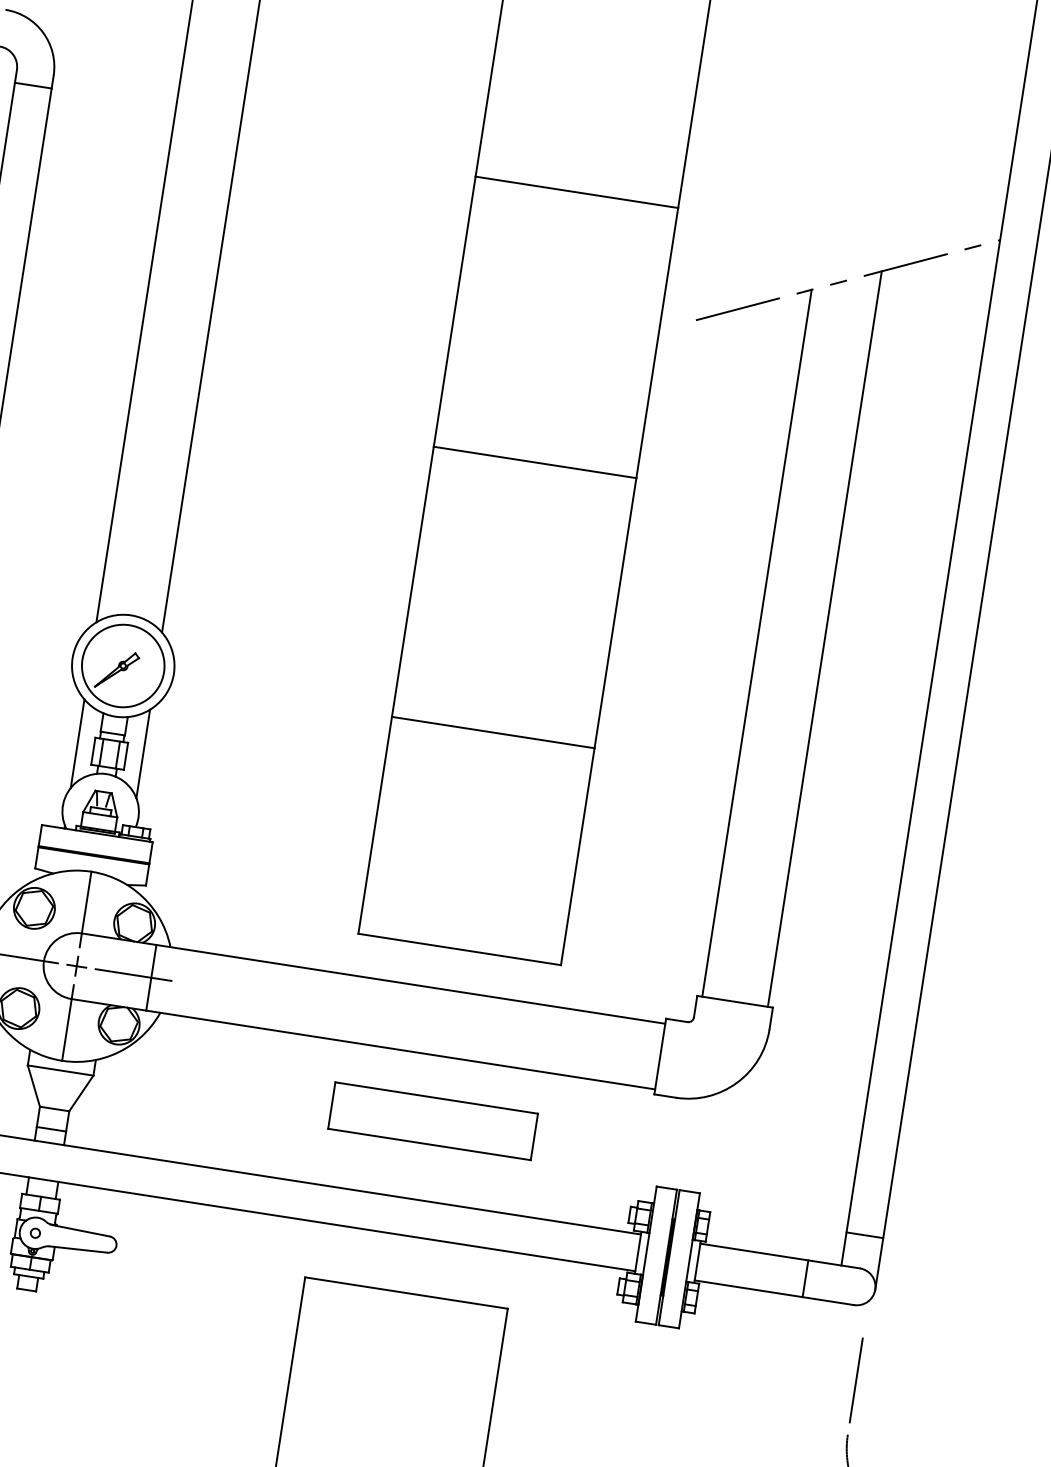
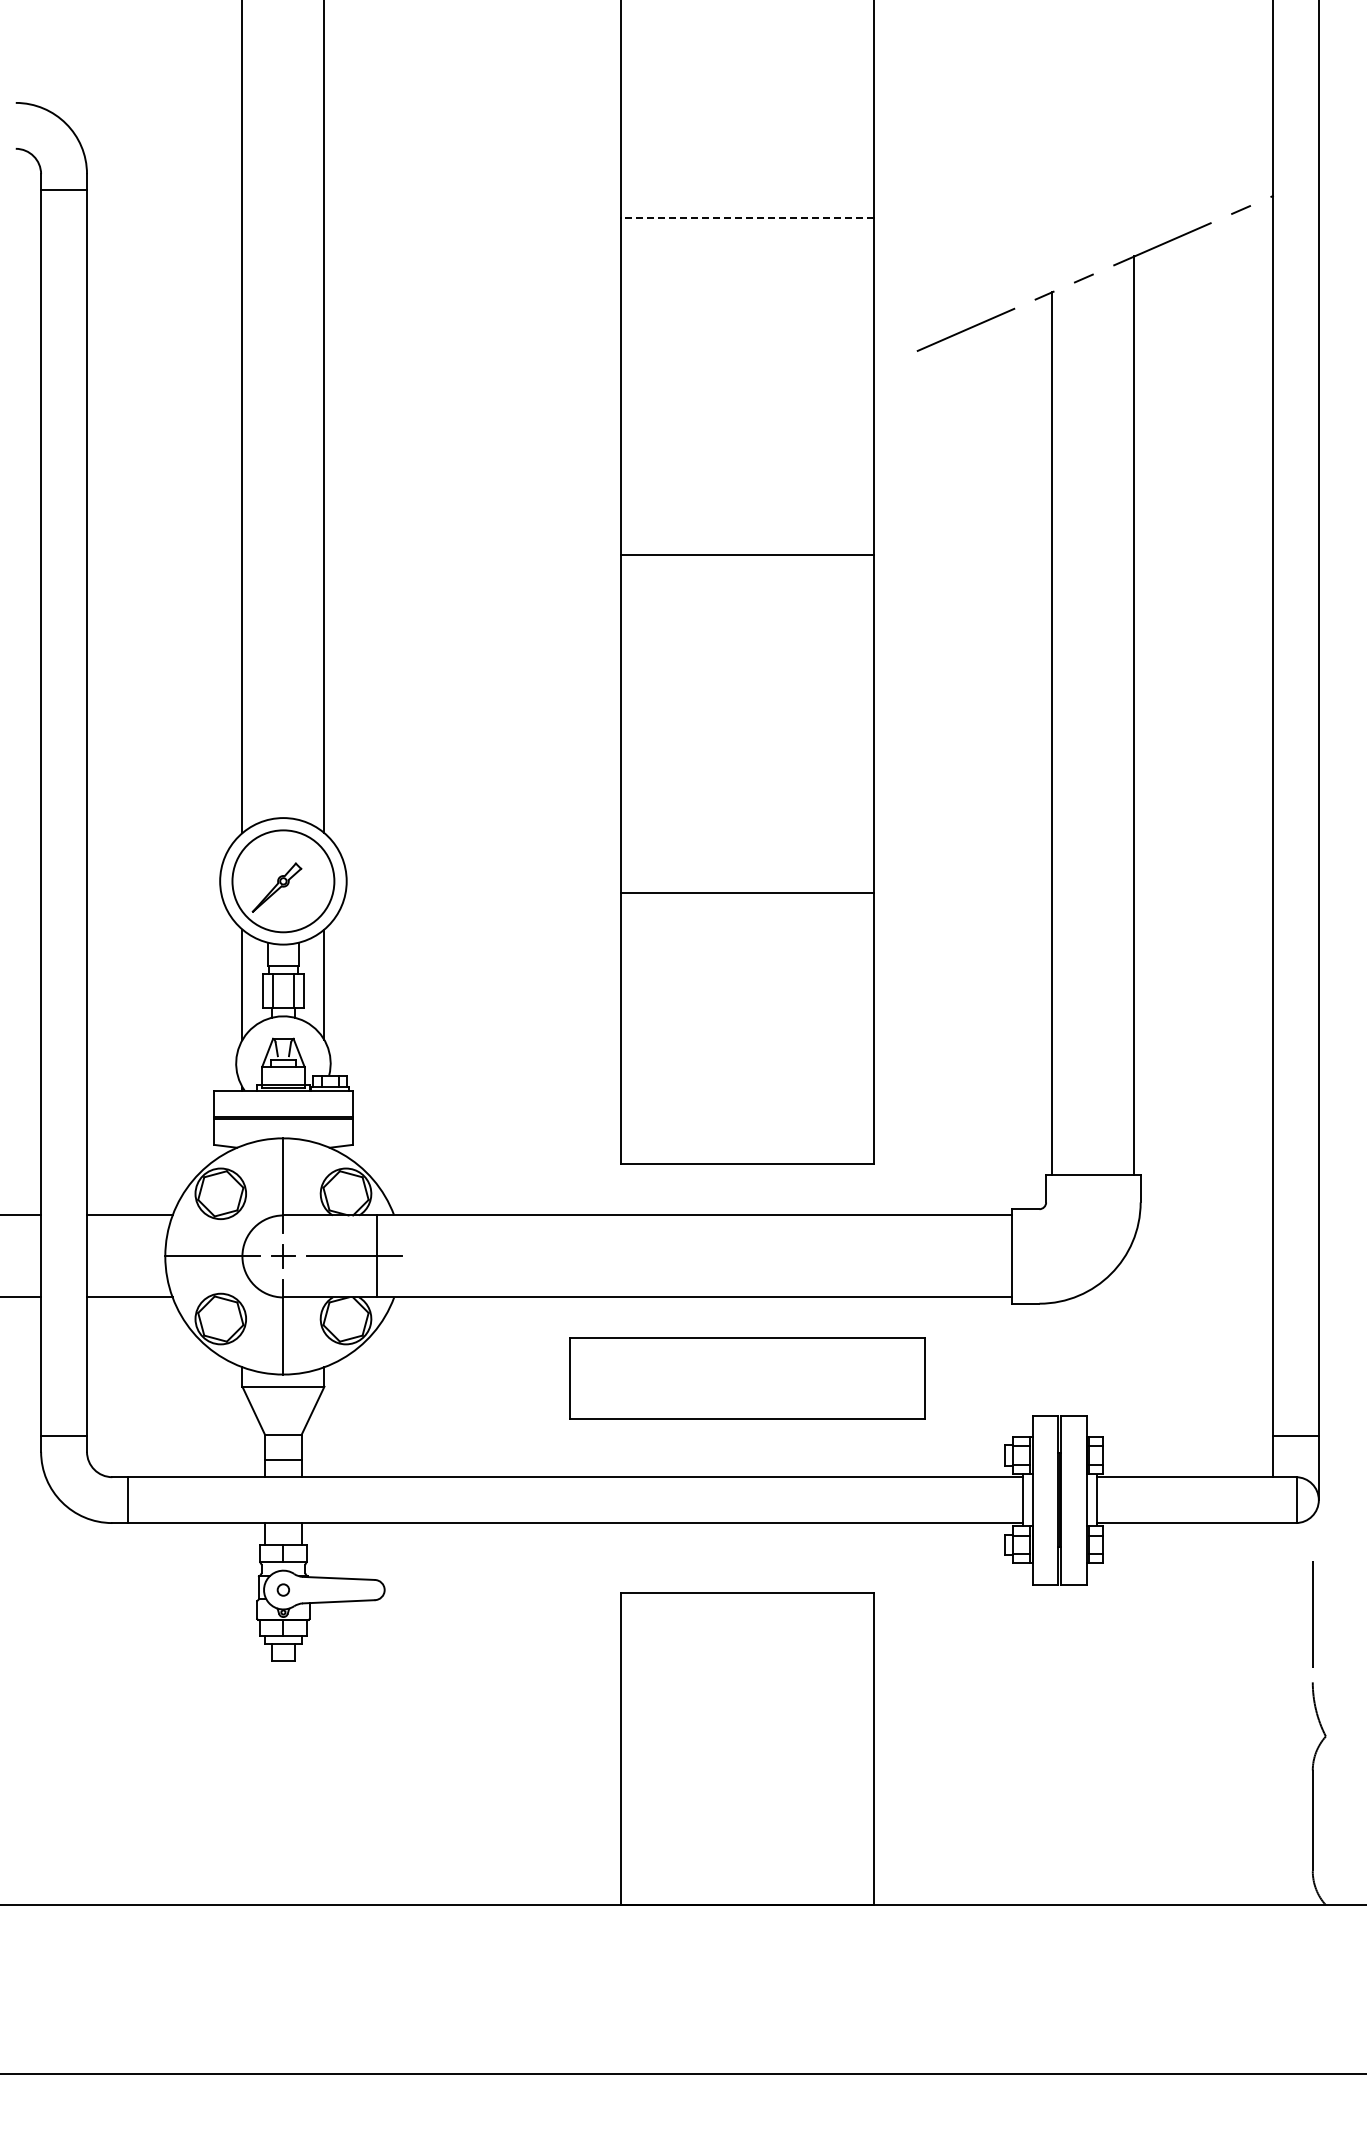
line: (576, 192) -> (747, 217), solid -> dashed
part: (433, 1120) -> (747, 1377), size x1.4
line: (805, 1279) -> (1296, 1500), moved

